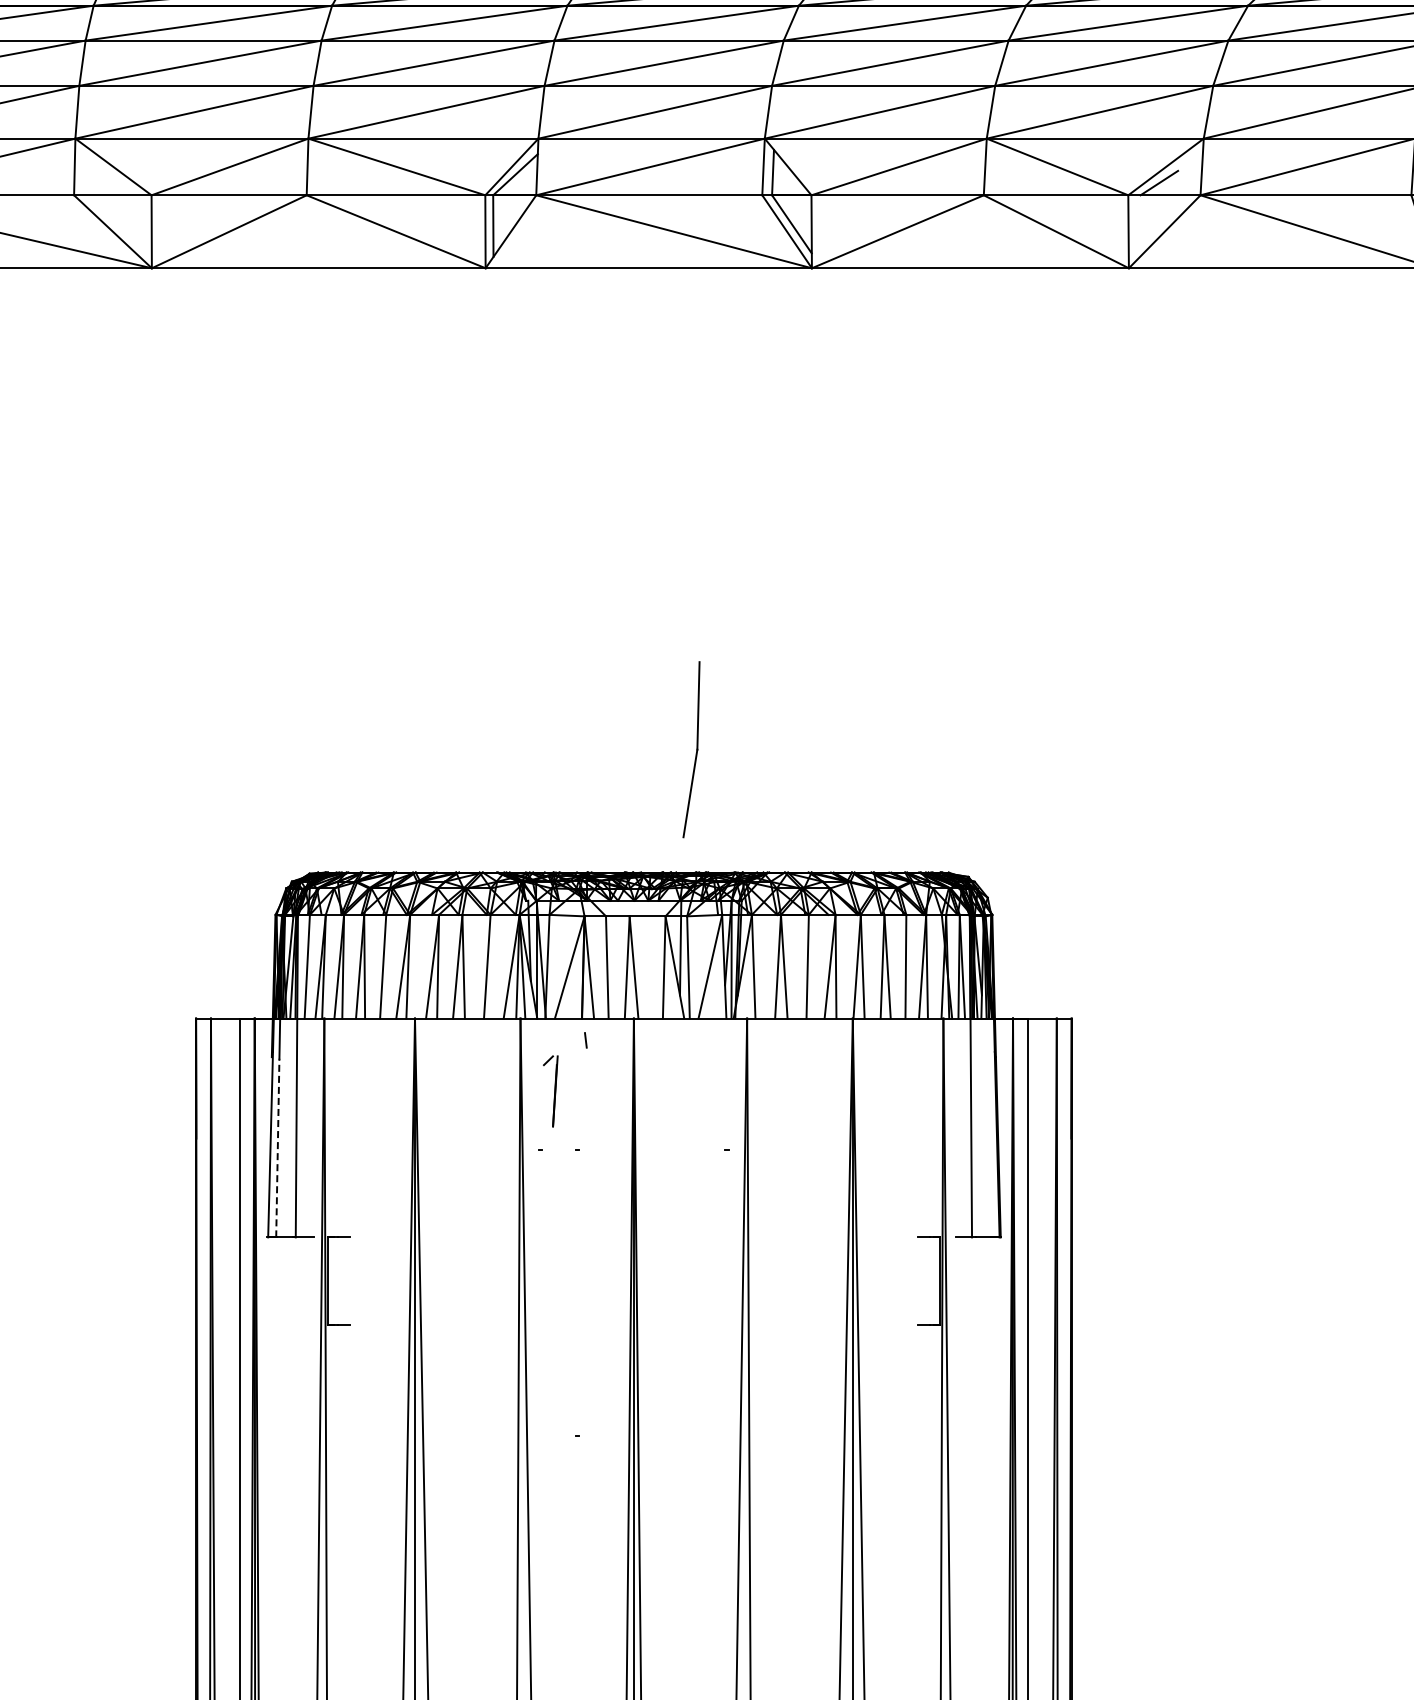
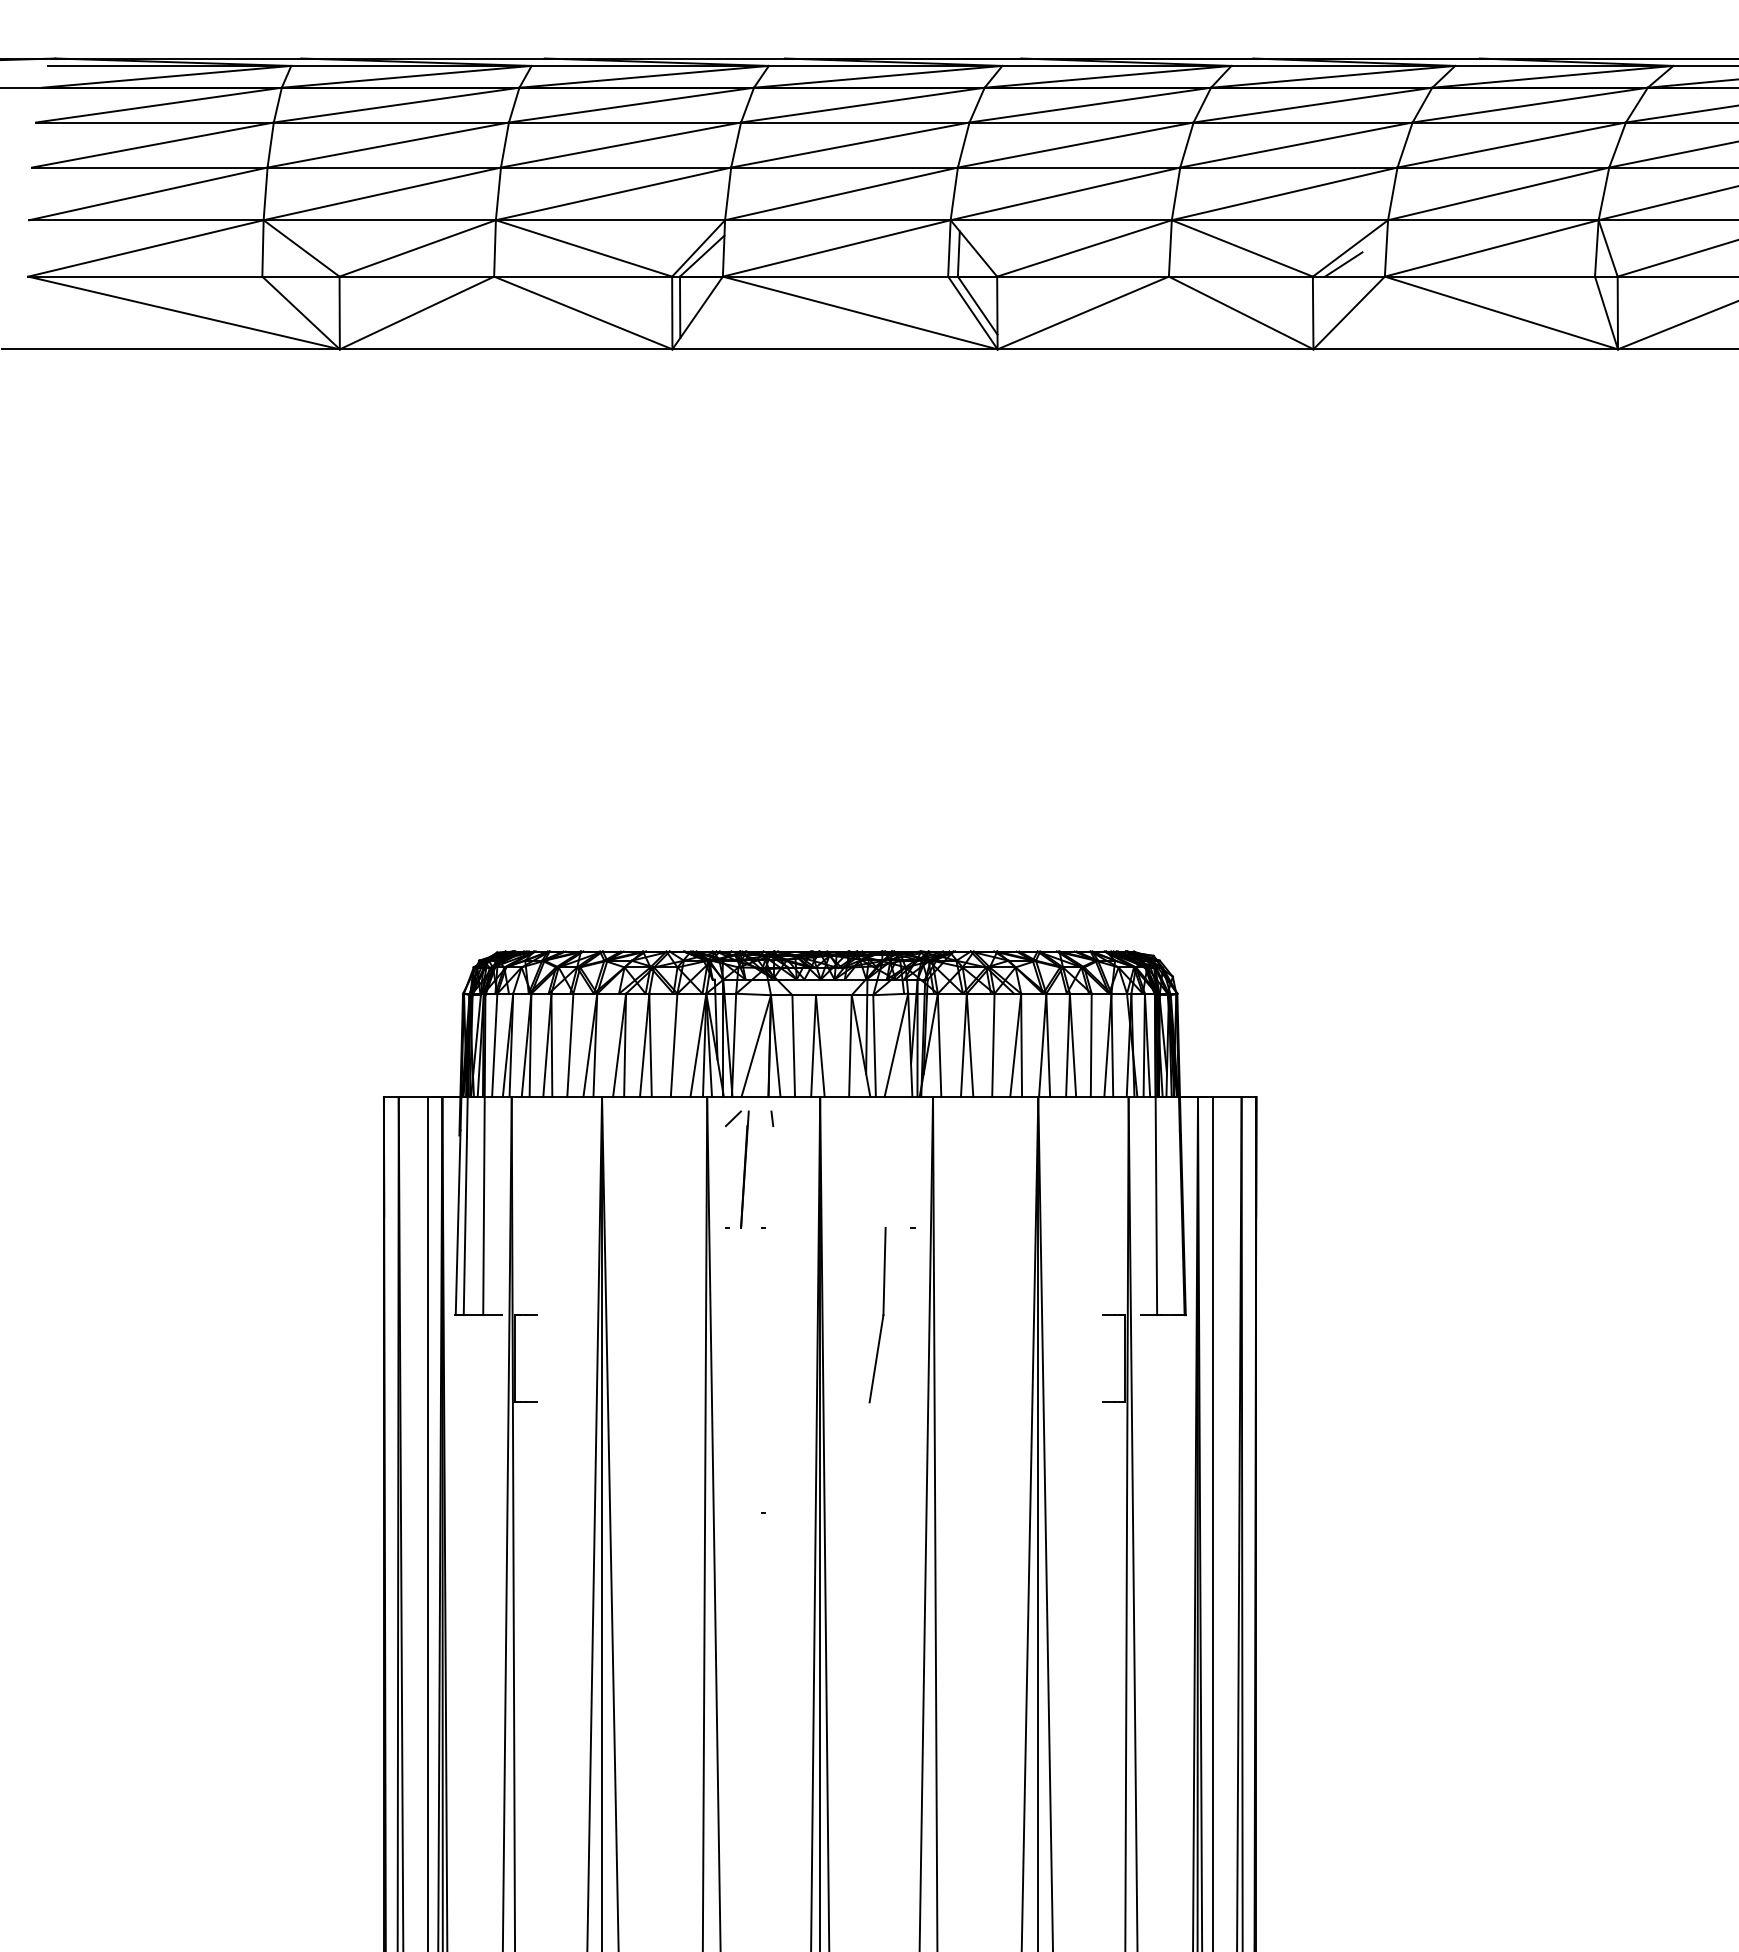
part: (691, 750) -> (877, 1315), moved
part: (550, 1091) -> (737, 1169), size x1.67
line: (277, 1147) -> (465, 1225), dashed -> solid

